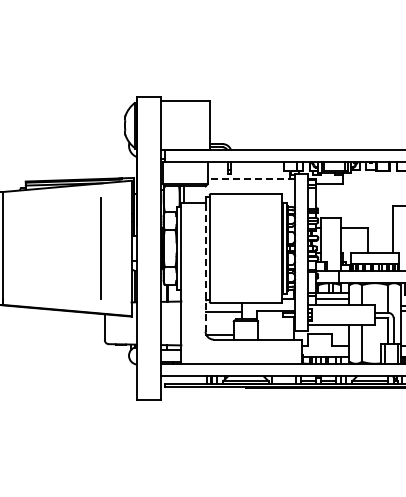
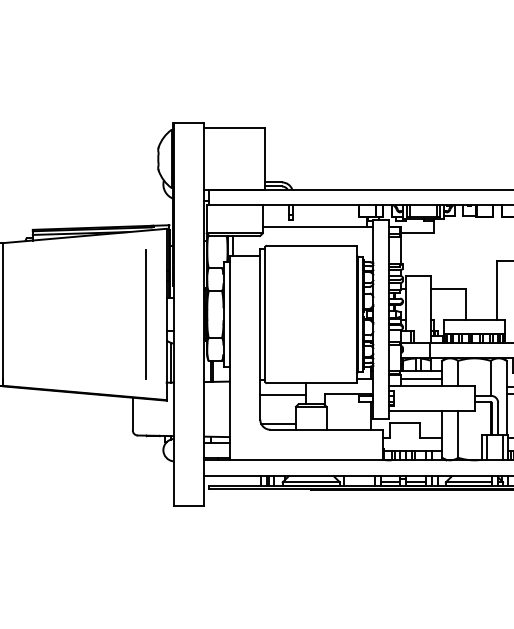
line: (251, 179) -> (318, 227), dashed -> solid
line: (100, 248) -> (145, 314), moved
line: (205, 267) -> (260, 338), dashed -> solid

